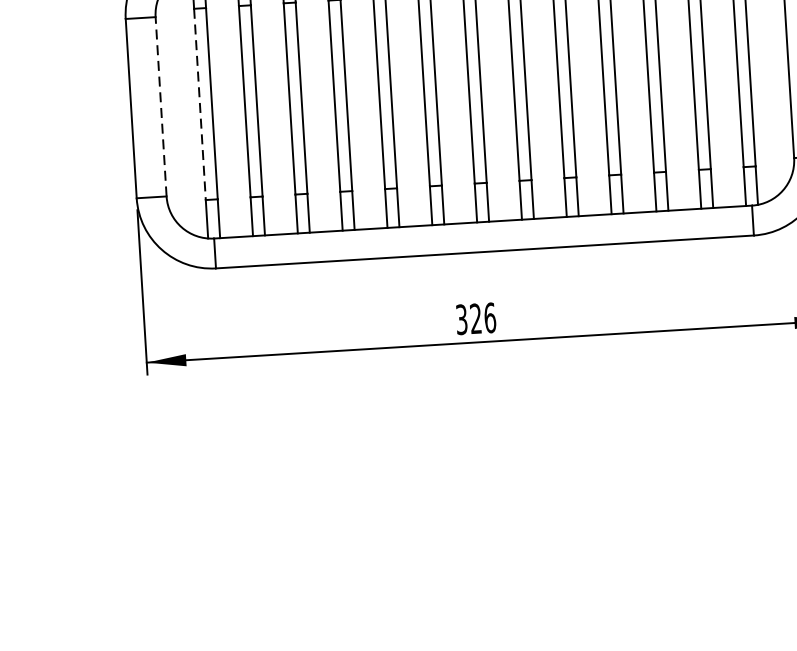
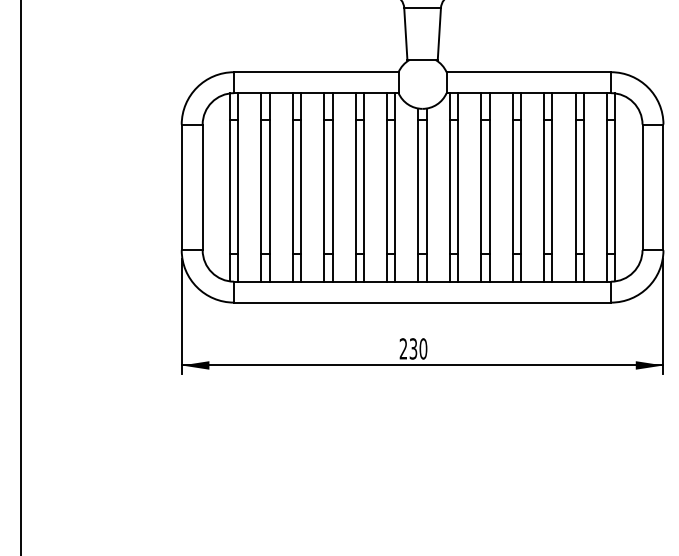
line: (199, 104) -> (229, 187), dashed -> solid
line: (160, 106) -> (202, 187), dashed -> solid
text: (475, 318) -> (413, 348), 326 -> 230

